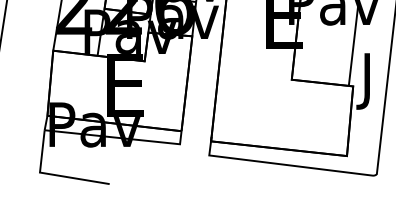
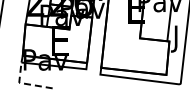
line: (53, 173) -> (25, 83), solid -> dashed

